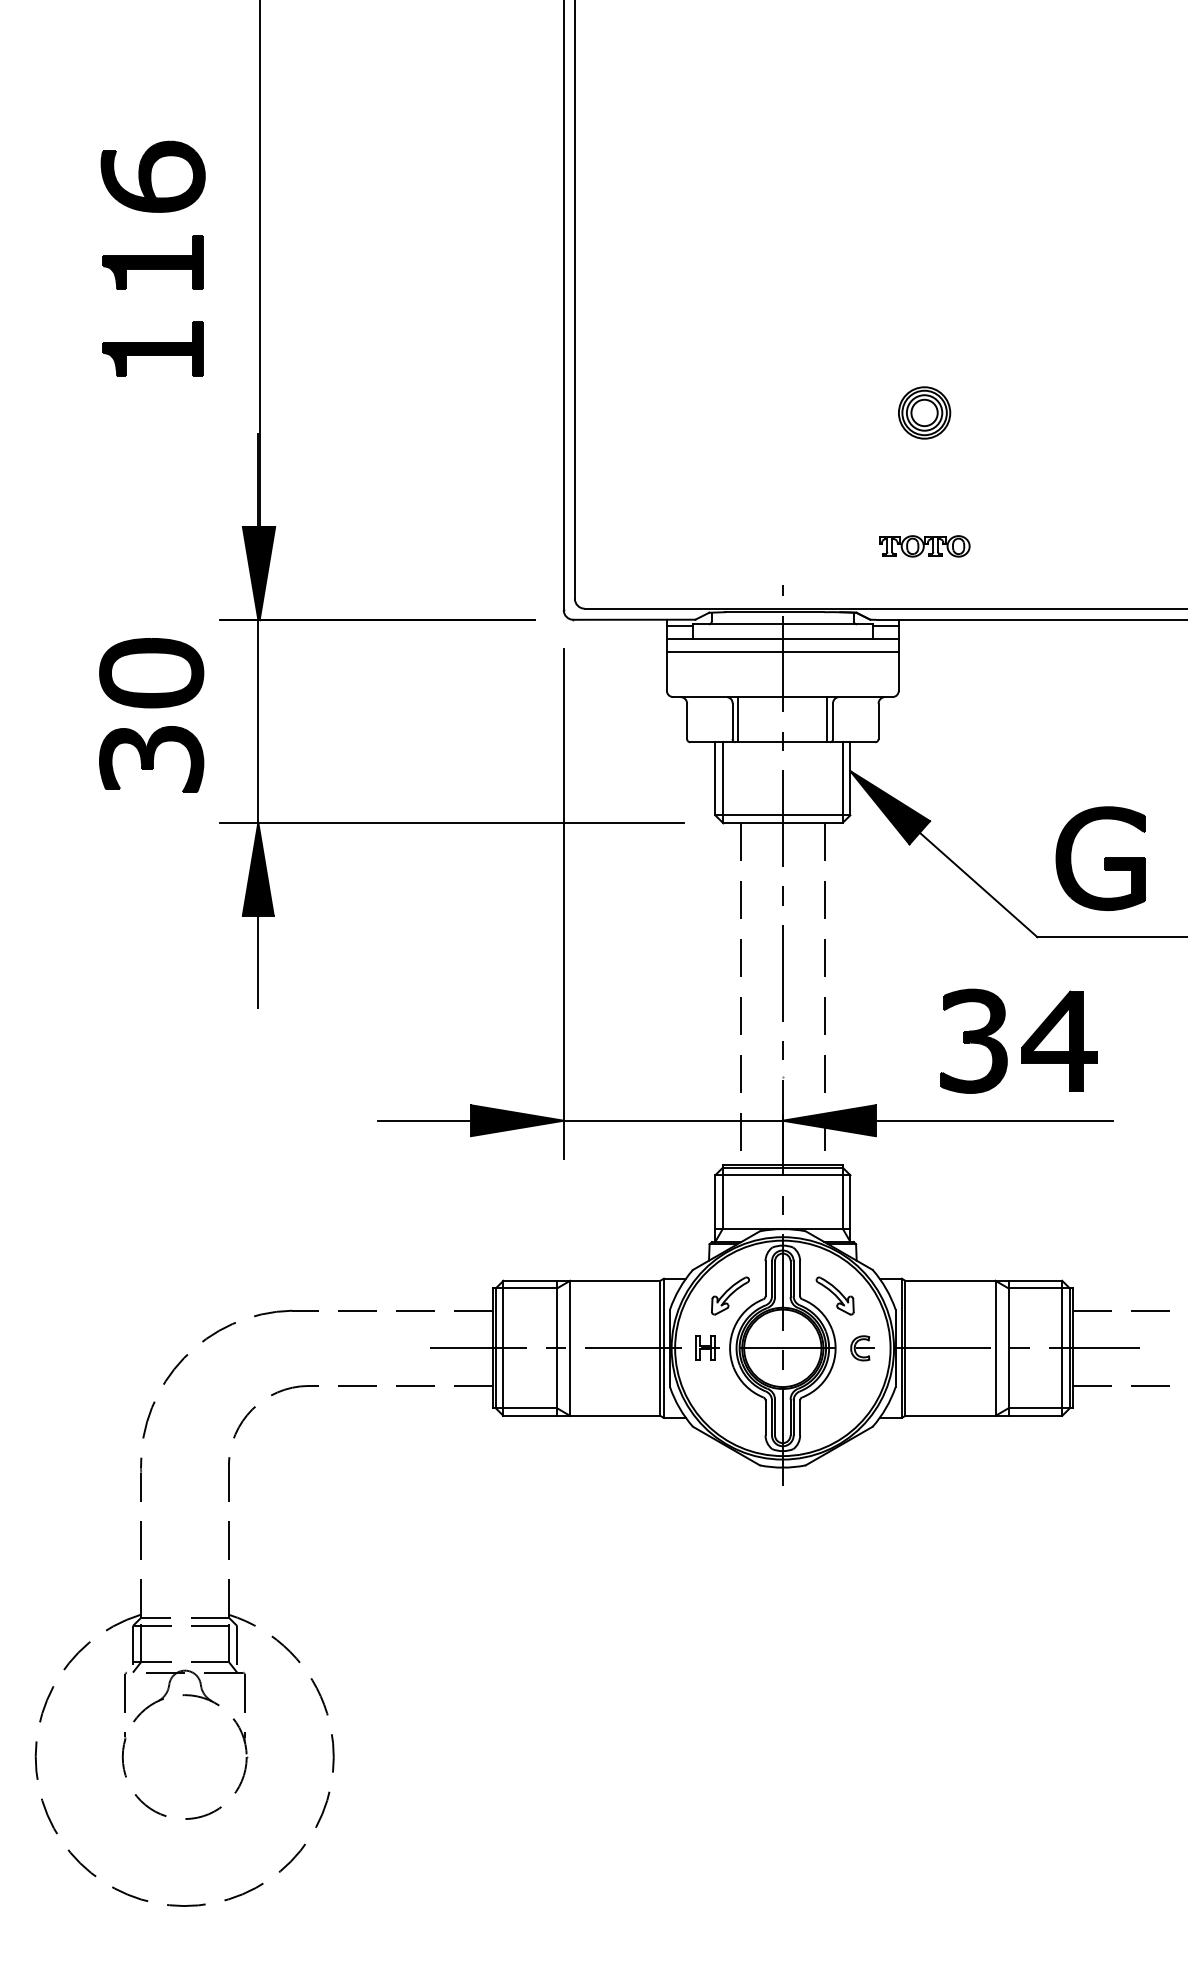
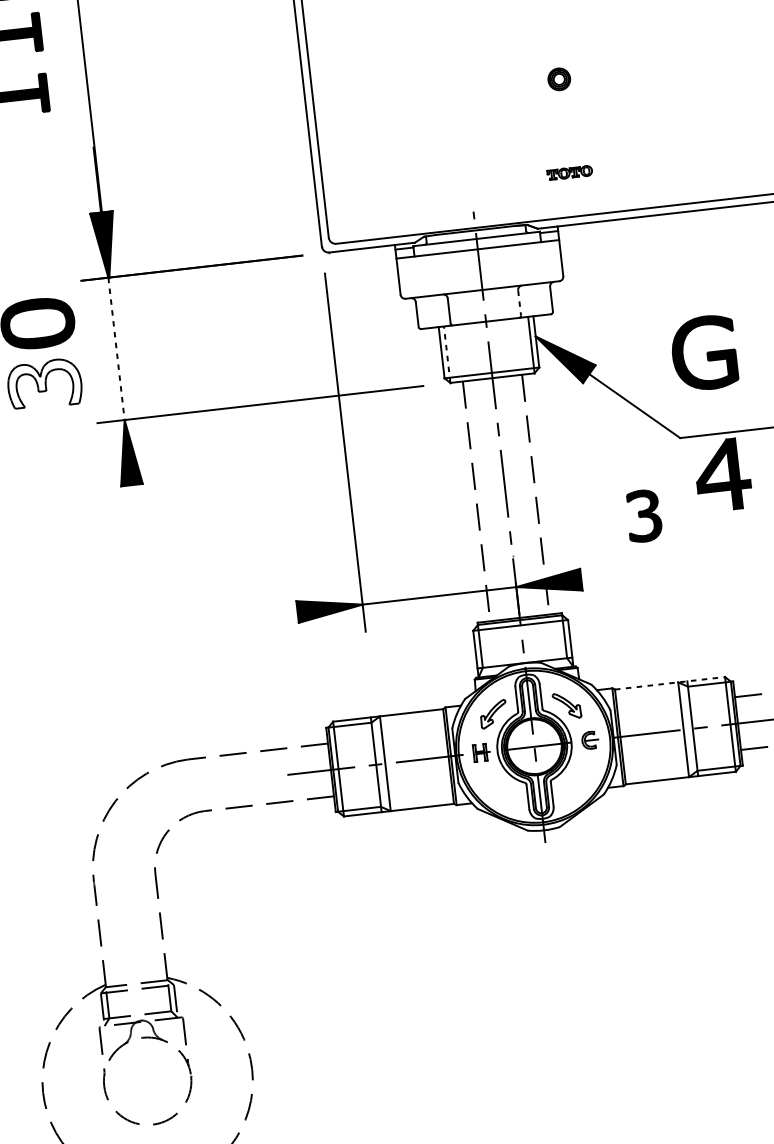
part: (924, 412) -> (559, 79), size x0.6
part: (924, 546) -> (569, 173), size x0.7
line: (782, 652) -> (478, 258), removed
line: (738, 719) -> (453, 309), removed
line: (827, 719) -> (515, 302), removed
line: (258, 721) -> (116, 349), solid -> dashed
line: (833, 721) -> (519, 303), solid -> dashed
fill: (151, 759) -> (44, 384), removed
line: (722, 782) -> (446, 354), solid -> dashed
part: (1100, 858) -> (703, 353), moved
line: (258, 961) -> (135, 517), removed
part: (973, 1040) -> (643, 515), size x0.7
part: (1059, 1040) -> (722, 474), moved
line: (424, 1120) -> (264, 615), removed
line: (994, 1120) -> (664, 570), removed
line: (984, 1280) -> (670, 683), solid -> dashed

